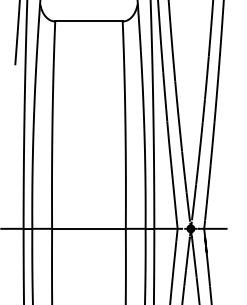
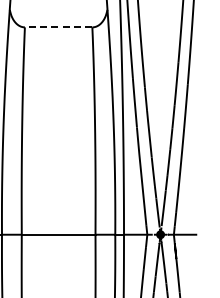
line: (88, 21) -> (58, 27), solid -> dashed

